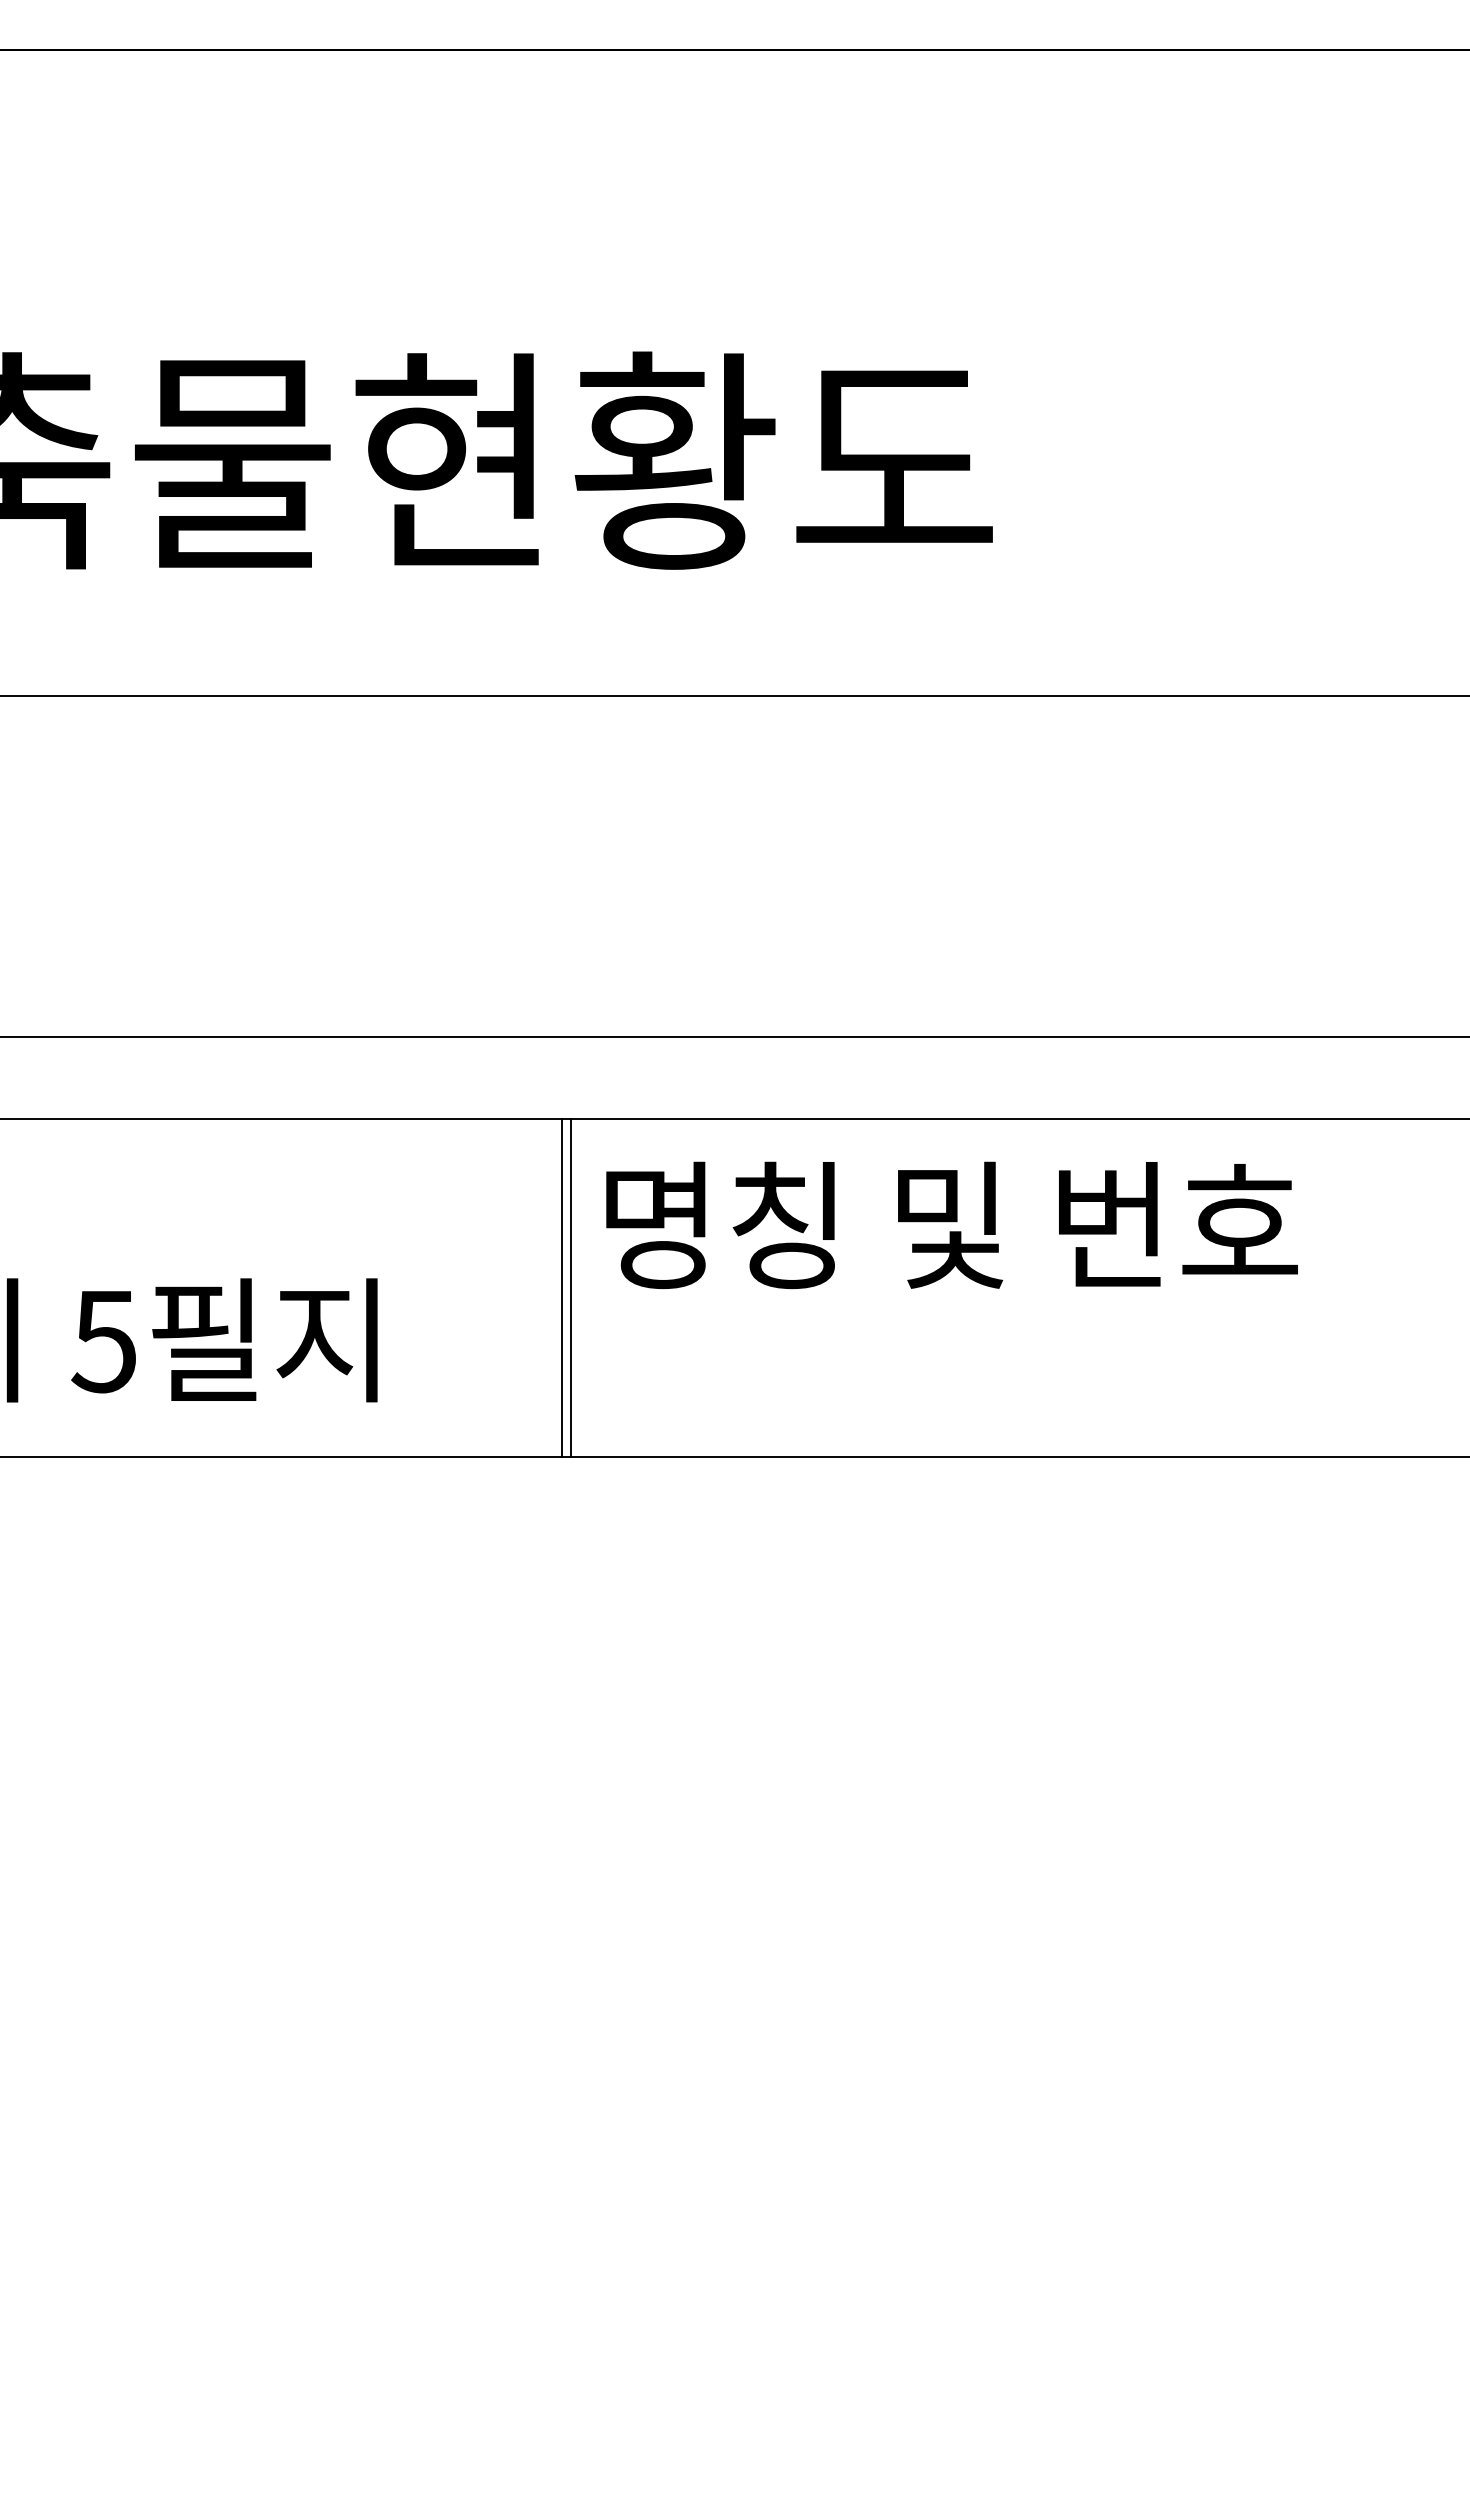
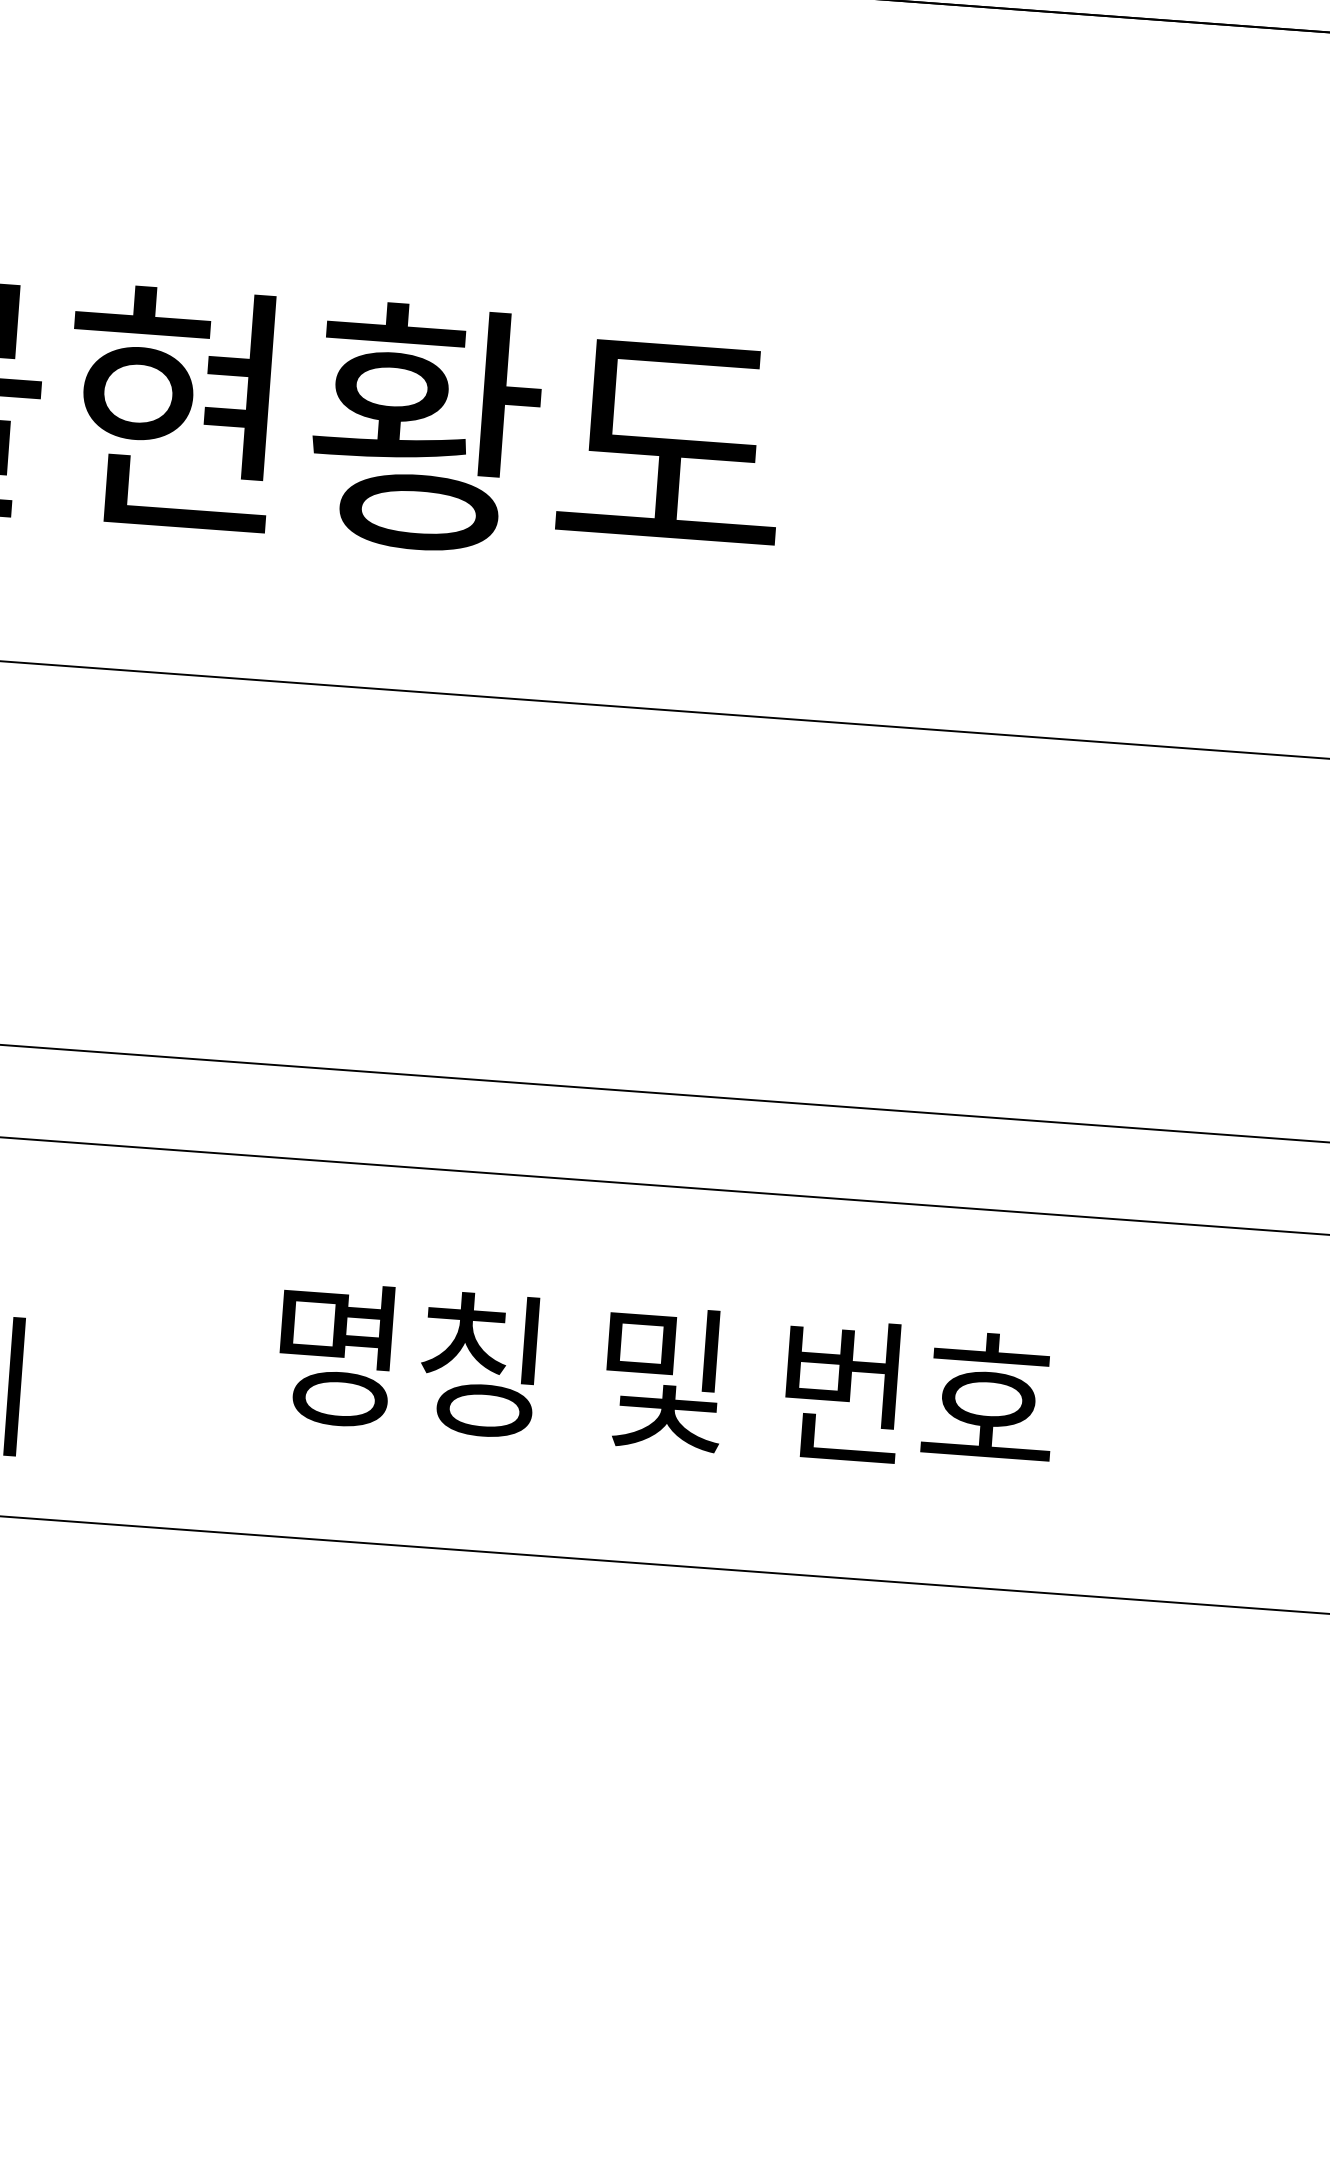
text: (951, 1225) -> (665, 1378), moved
line: (561, 1287) -> (231, 1343), removed
line: (571, 1287) -> (242, 1344), removed

